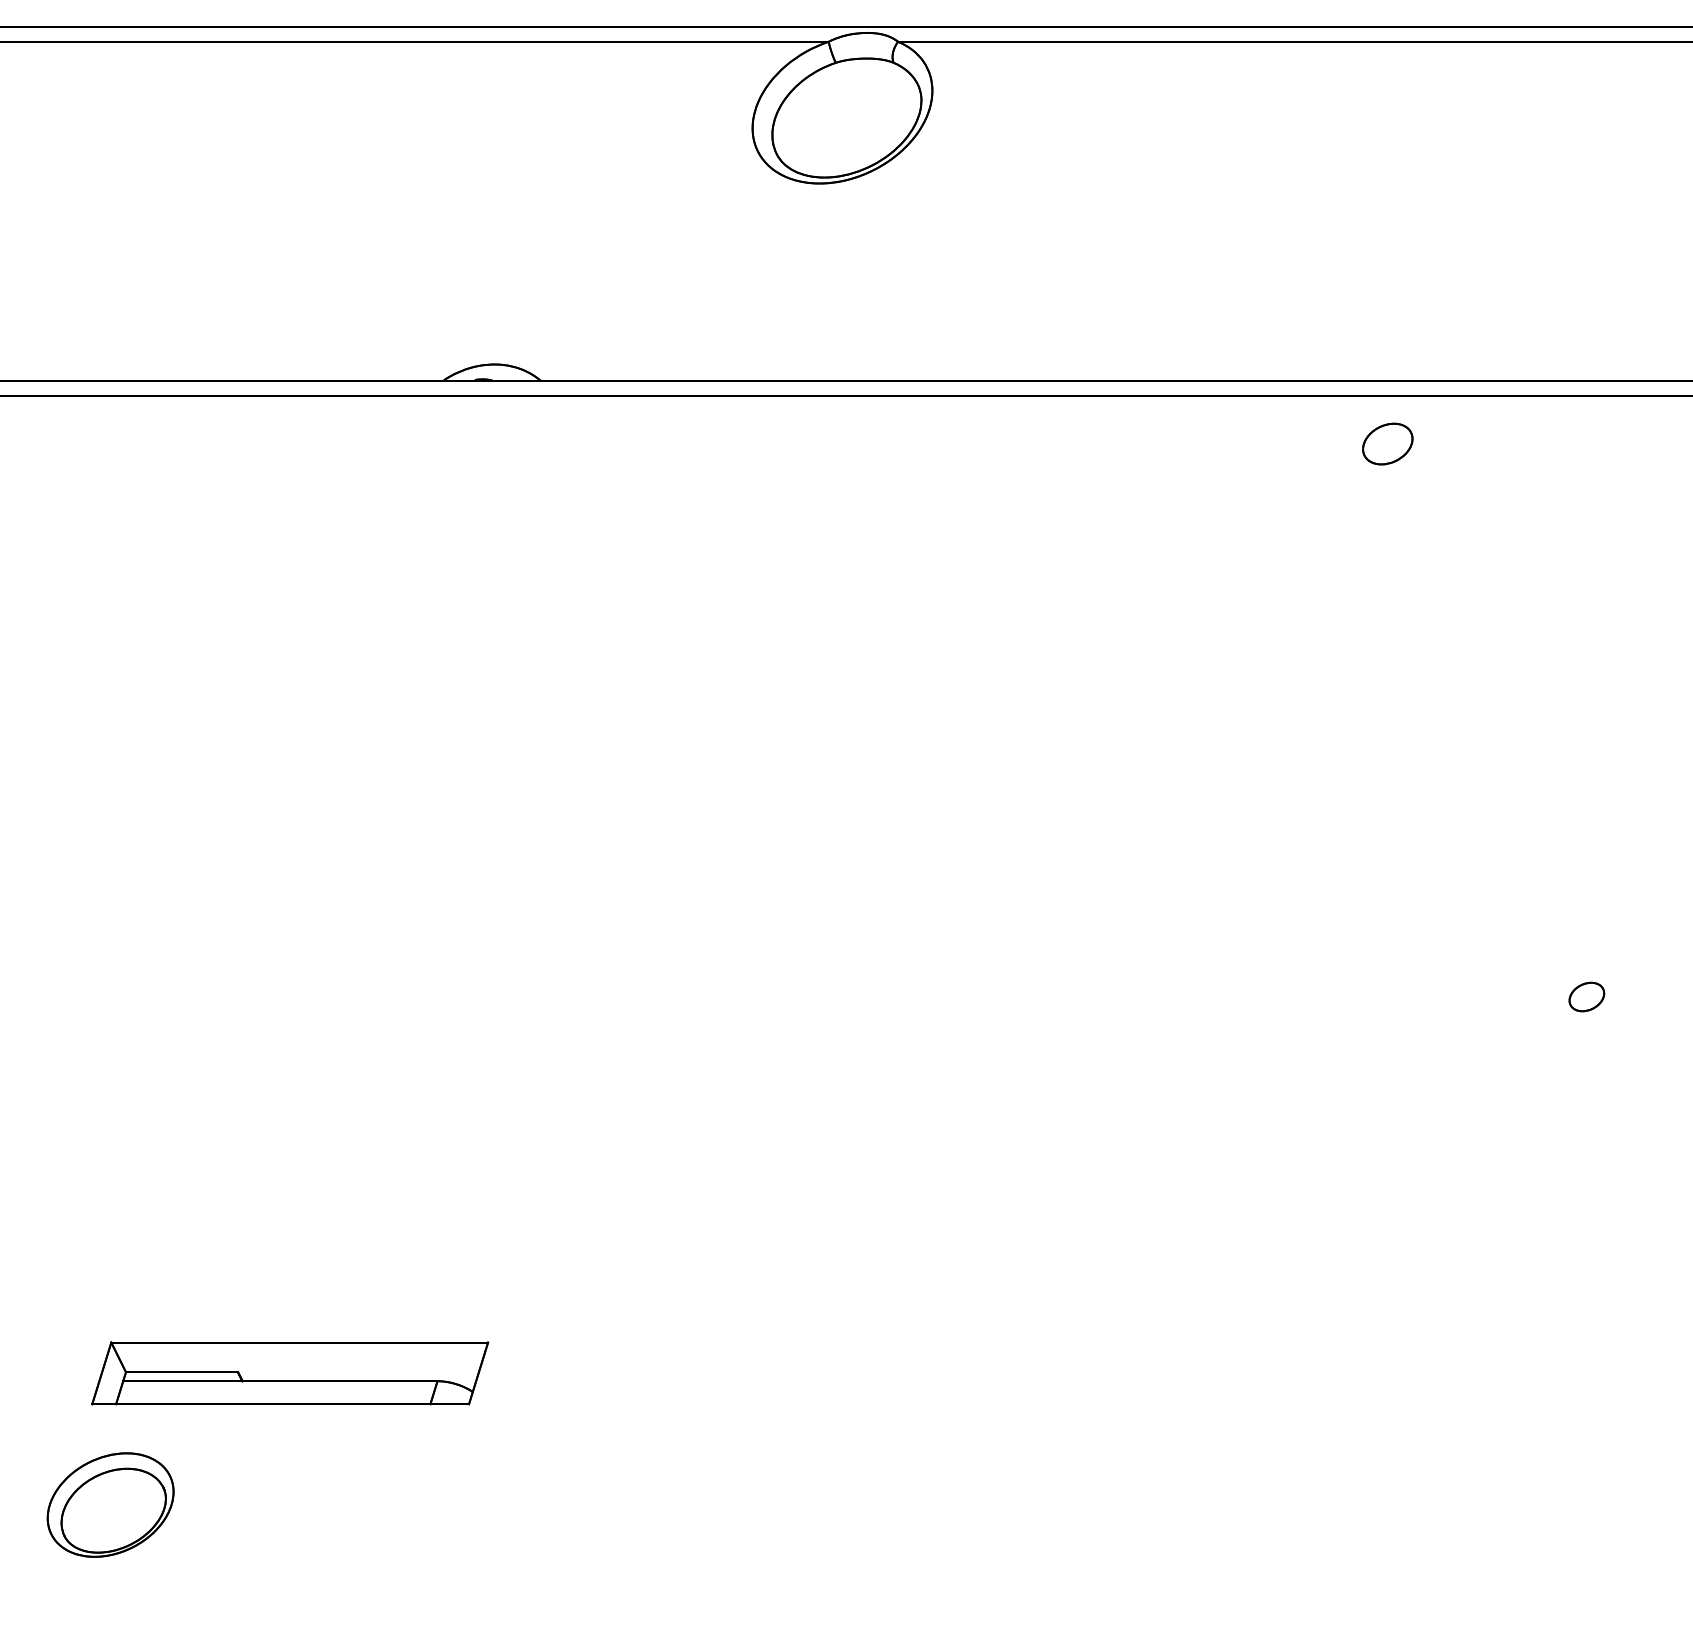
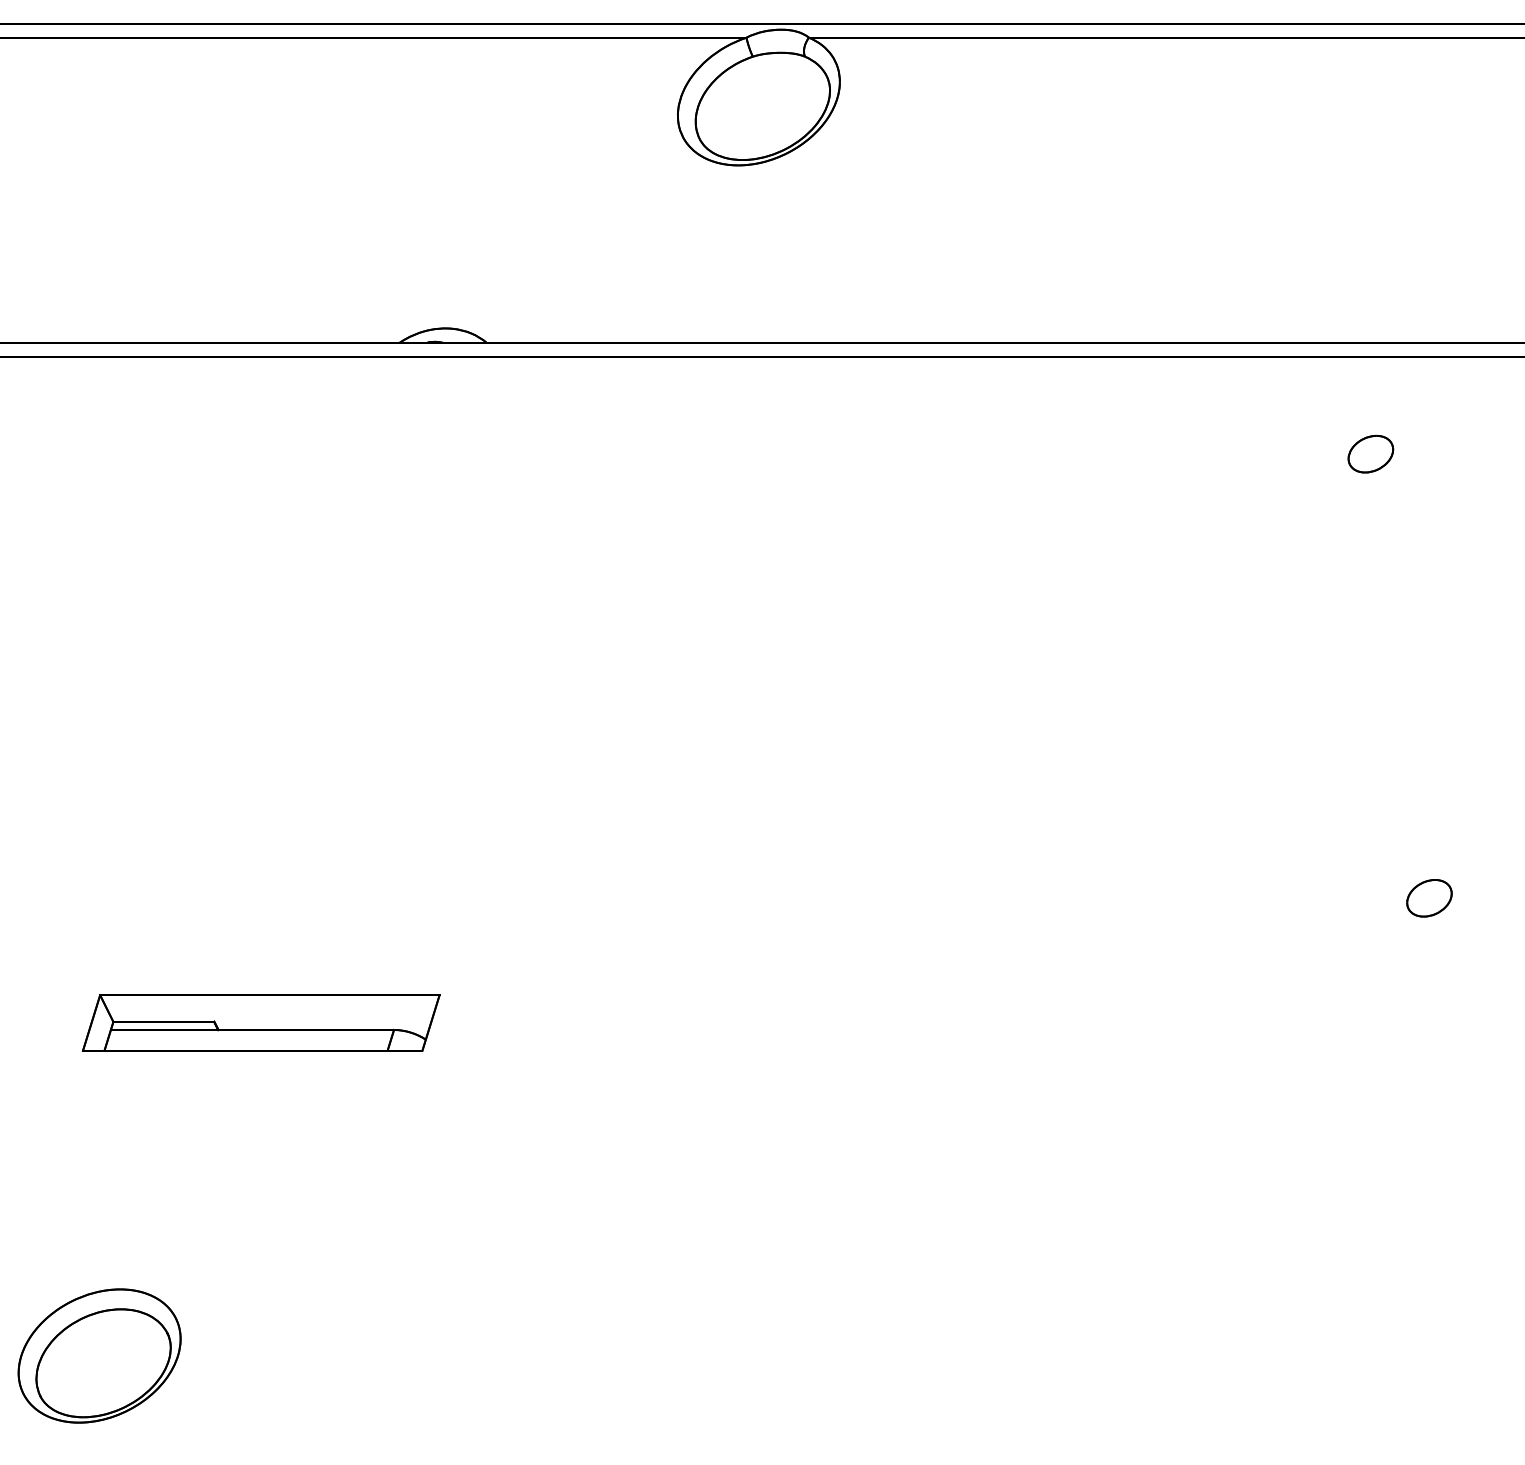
part: (1387, 443) -> (1370, 453), moved
part: (1586, 996) -> (1429, 897), size x1.43
part: (290, 1373) -> (261, 1023), moved
part: (110, 1504) -> (99, 1355), size x1.43

